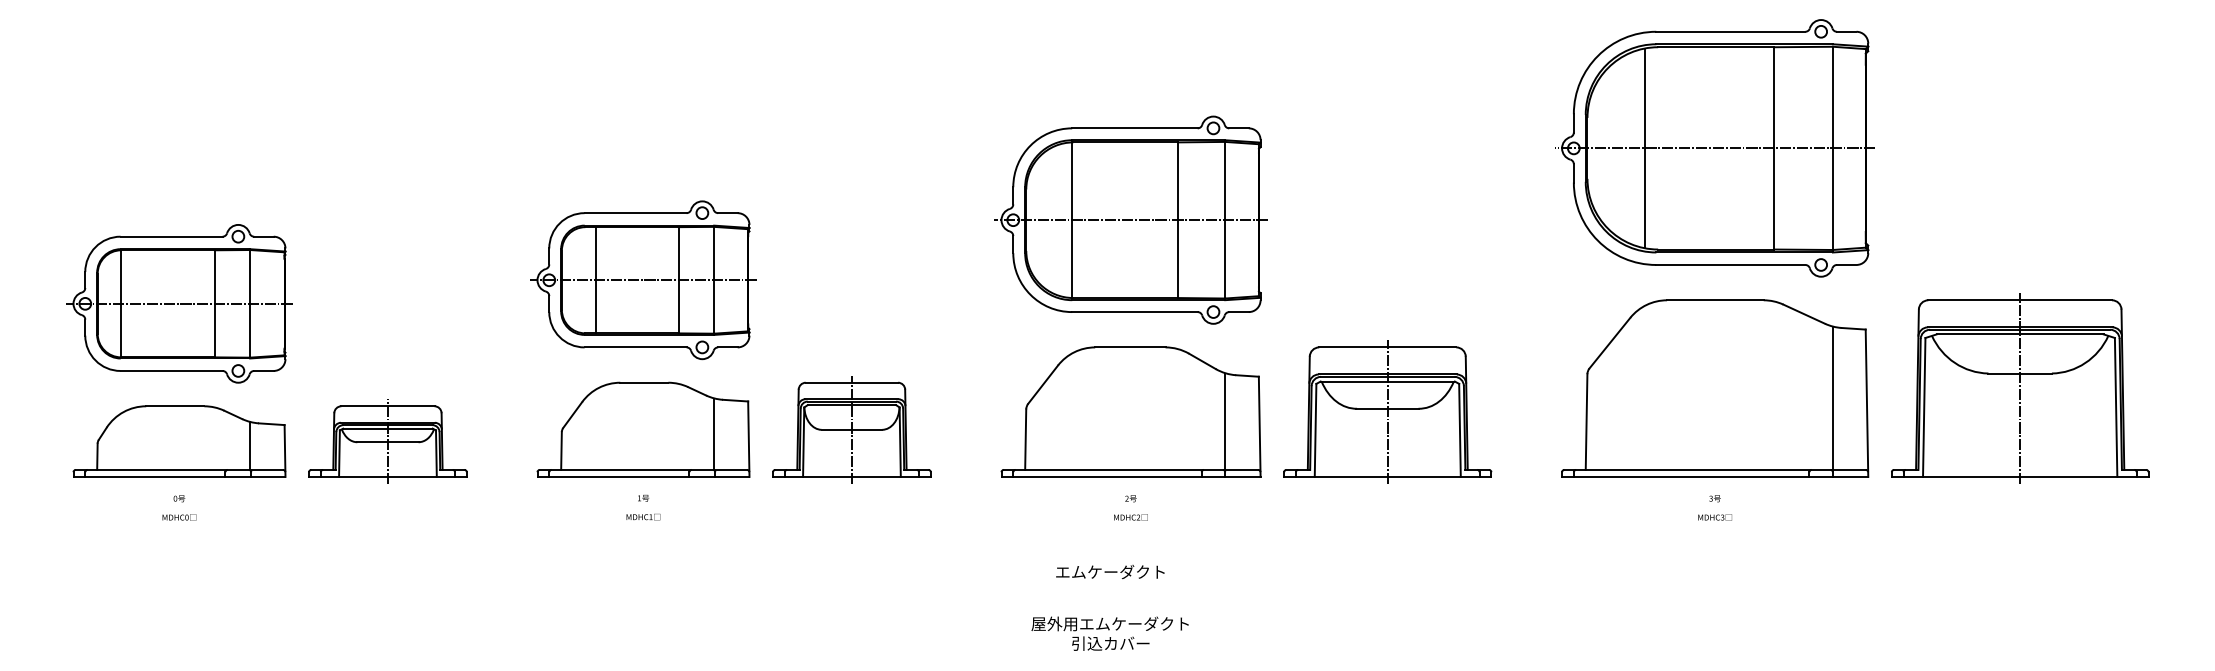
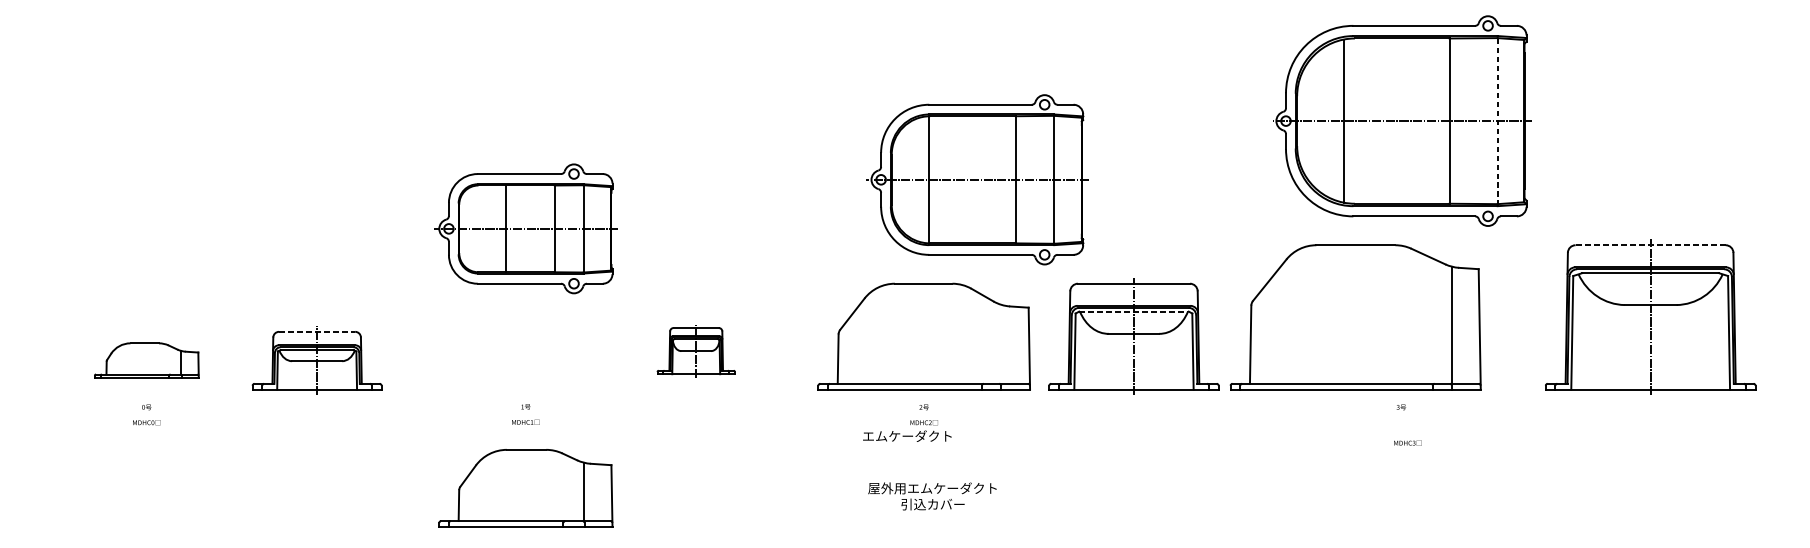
line: (1832, 149) -> (1497, 122), solid -> dashed
part: (1130, 219) -> (976, 179), moved
line: (596, 280) -> (506, 229), moved
line: (2020, 300) -> (1650, 245), solid -> dashed
part: (179, 303) -> (146, 247), removed
line: (1387, 381) -> (1133, 311), solid -> dashed
part: (1715, 388) -> (1355, 317), moved
line: (387, 406) -> (316, 332), solid -> dashed
line: (1225, 421) -> (1001, 344), removed
part: (643, 429) -> (525, 488), moved
part: (851, 429) -> (695, 350), size x0.6
part: (179, 441) -> (146, 360), size x0.6
text: (1715, 517) -> (1408, 443), moved
text: (1110, 572) -> (907, 436), moved
text: (1109, 633) -> (931, 496), moved

